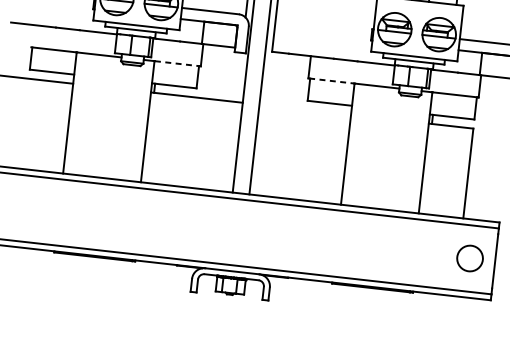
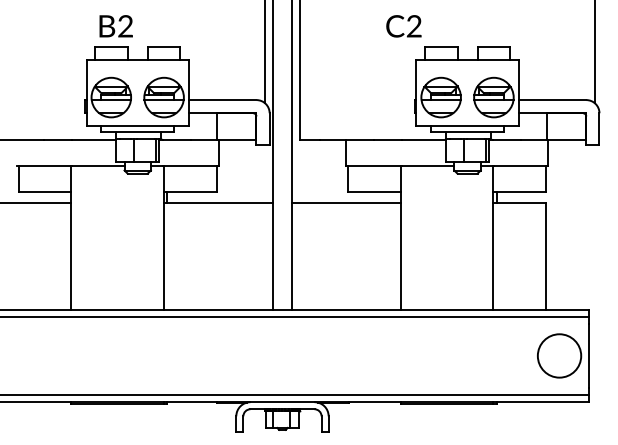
line: (177, 64) -> (190, 166), dashed -> solid
line: (331, 81) -> (373, 166), dashed -> solid
line: (305, 109) -> (346, 203), added
circle: (470, 258) -> (559, 355), size x1.43

